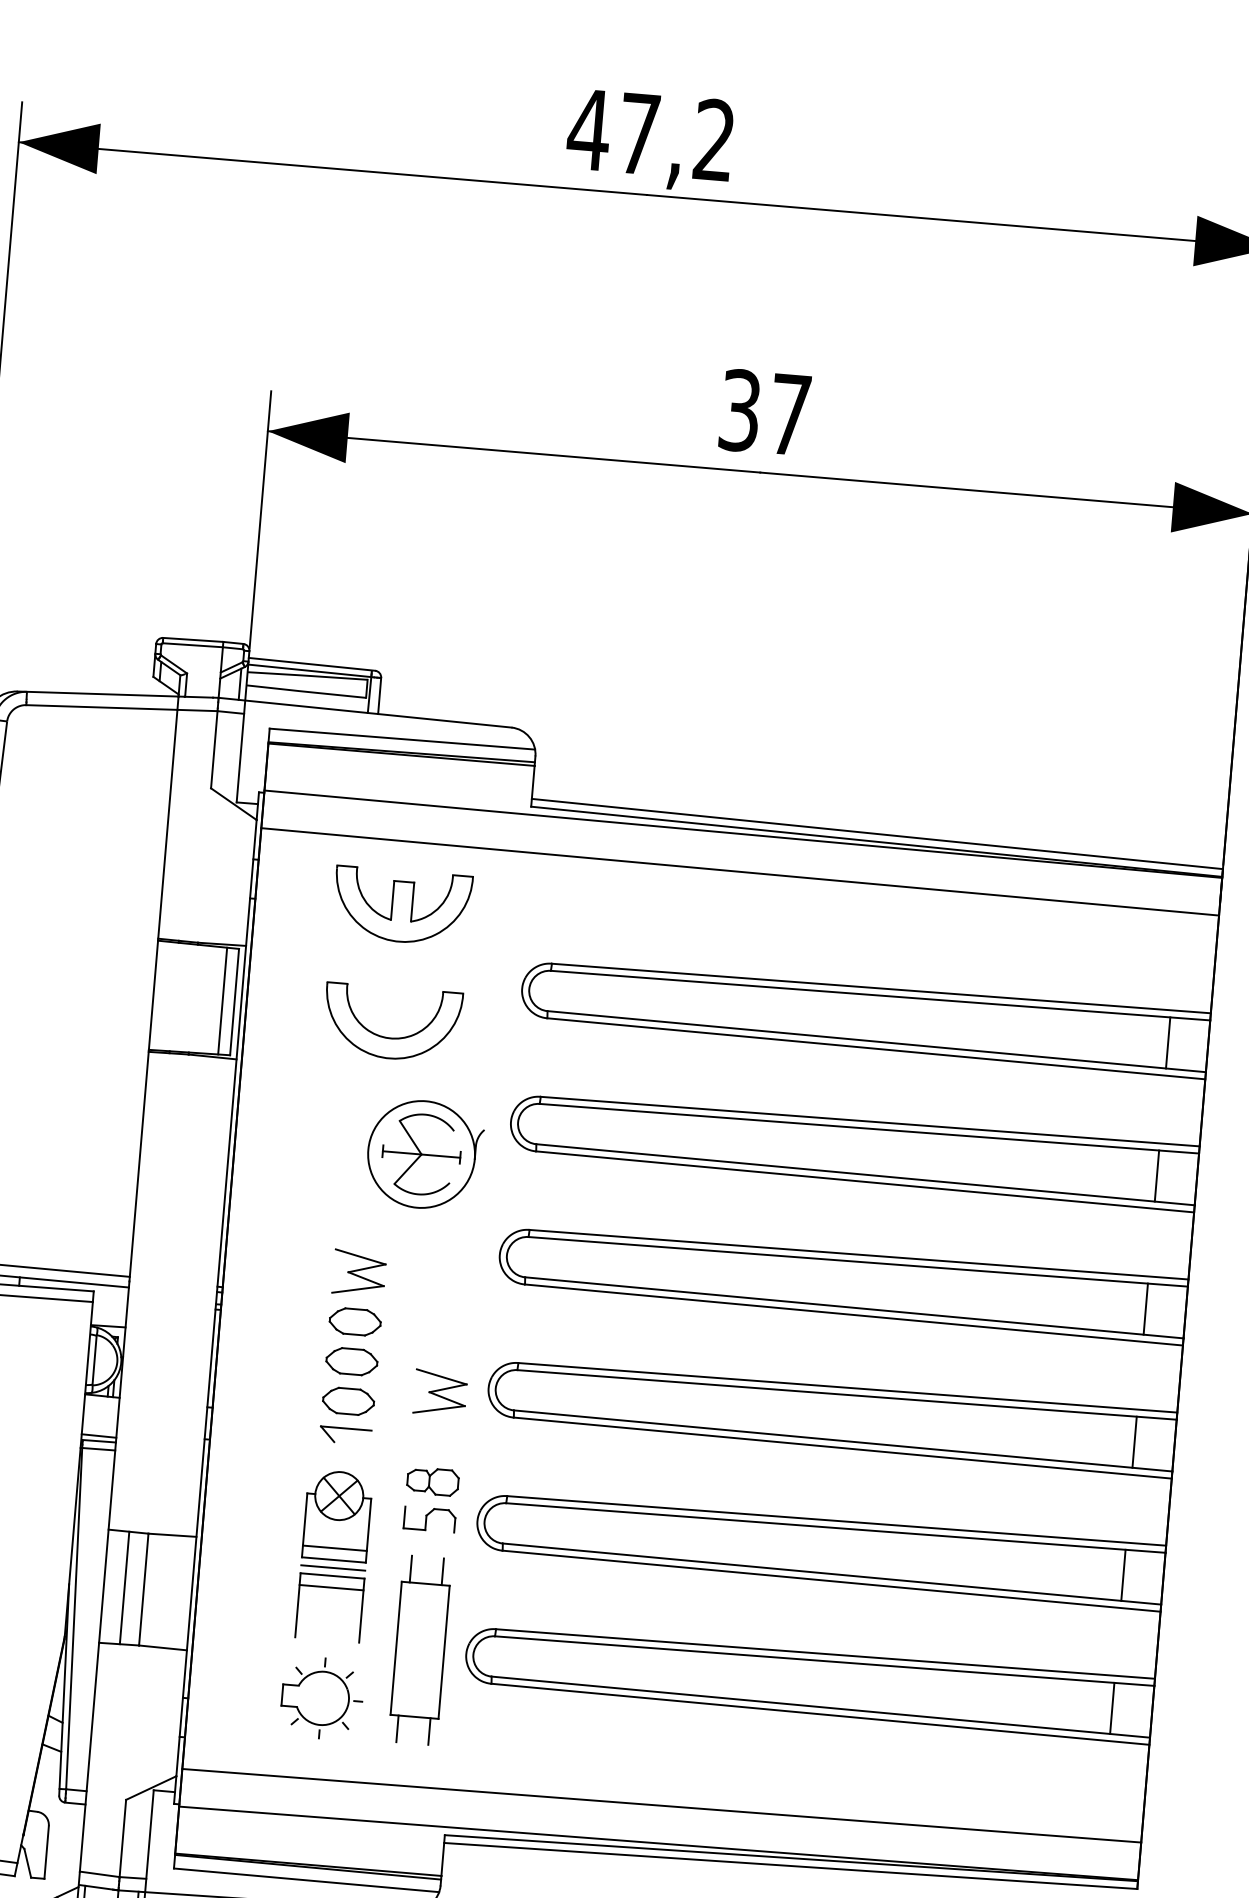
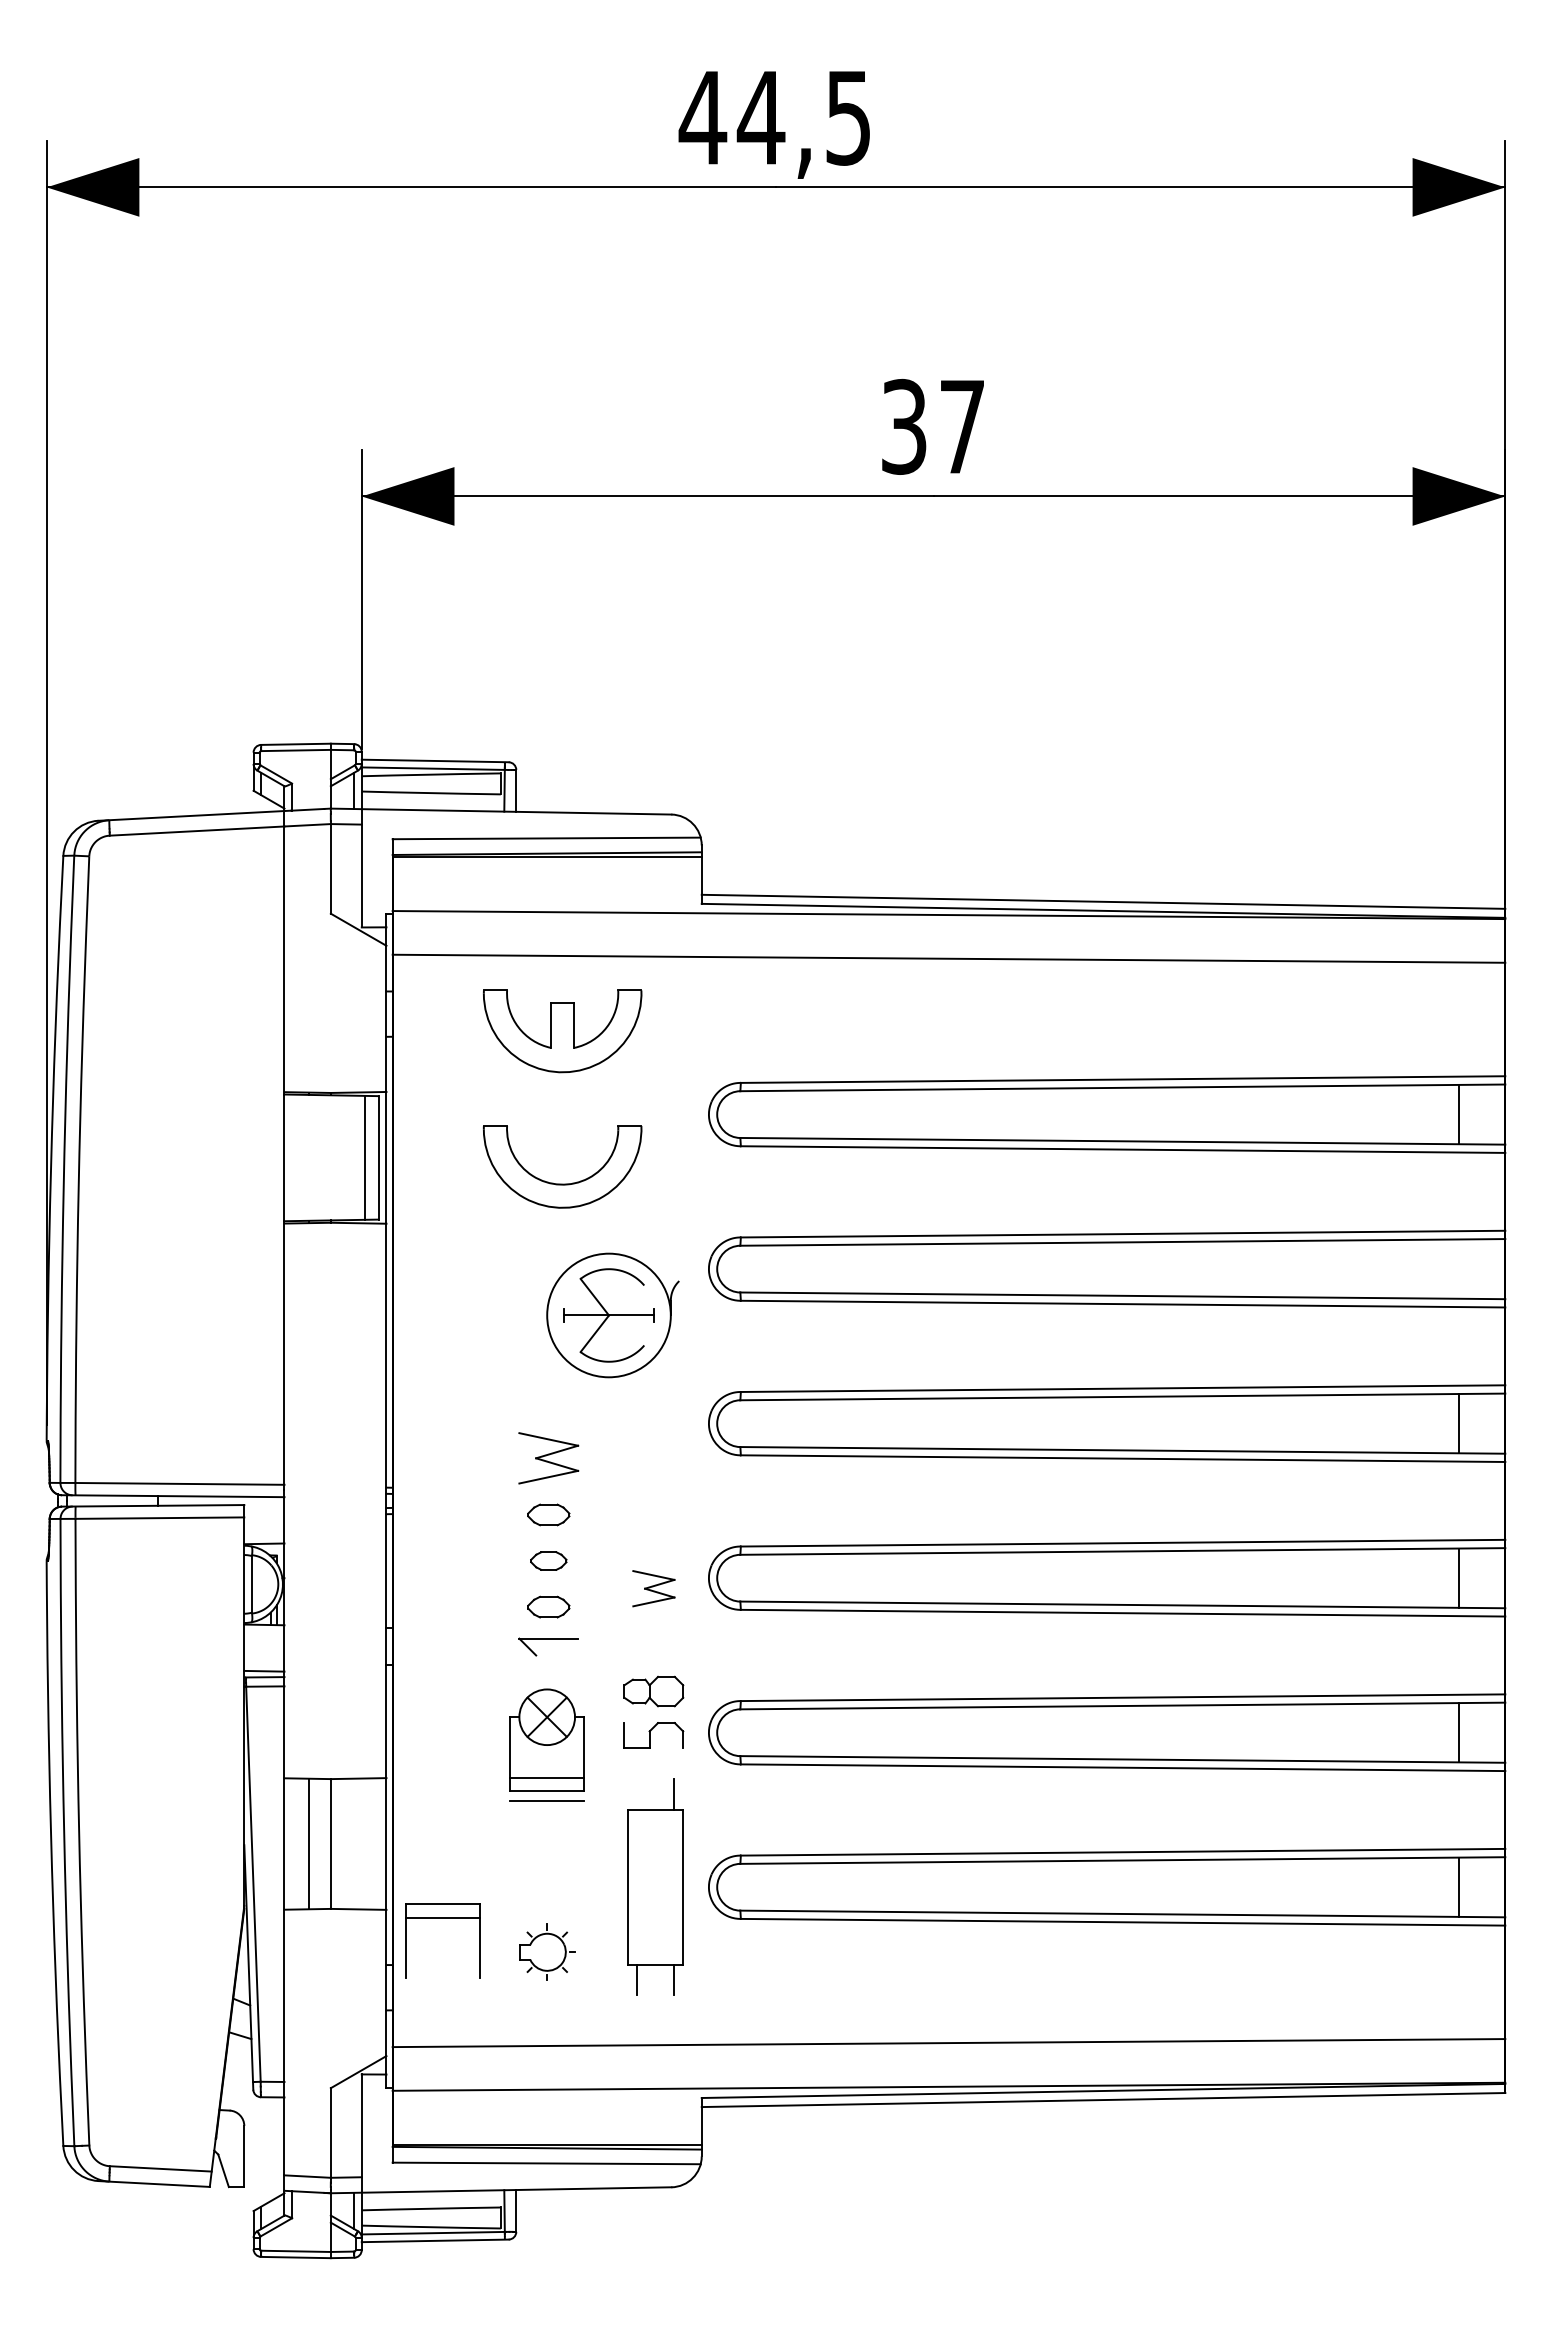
text: (674, 136) -> (802, 117), 47,2 -> 44,5
line: (1156, 1175) -> (1458, 1268), removed
part: (355, 1321) -> (548, 1514), size x0.7
part: (351, 1361) -> (548, 1560), size x0.6
part: (440, 1392) -> (653, 1588), size x0.7
part: (348, 1400) -> (548, 1606), size x0.7
line: (410, 1569) -> (636, 1794), removed
part: (330, 1588) -> (442, 1918), moved
part: (322, 1698) -> (547, 1952), size x0.6

